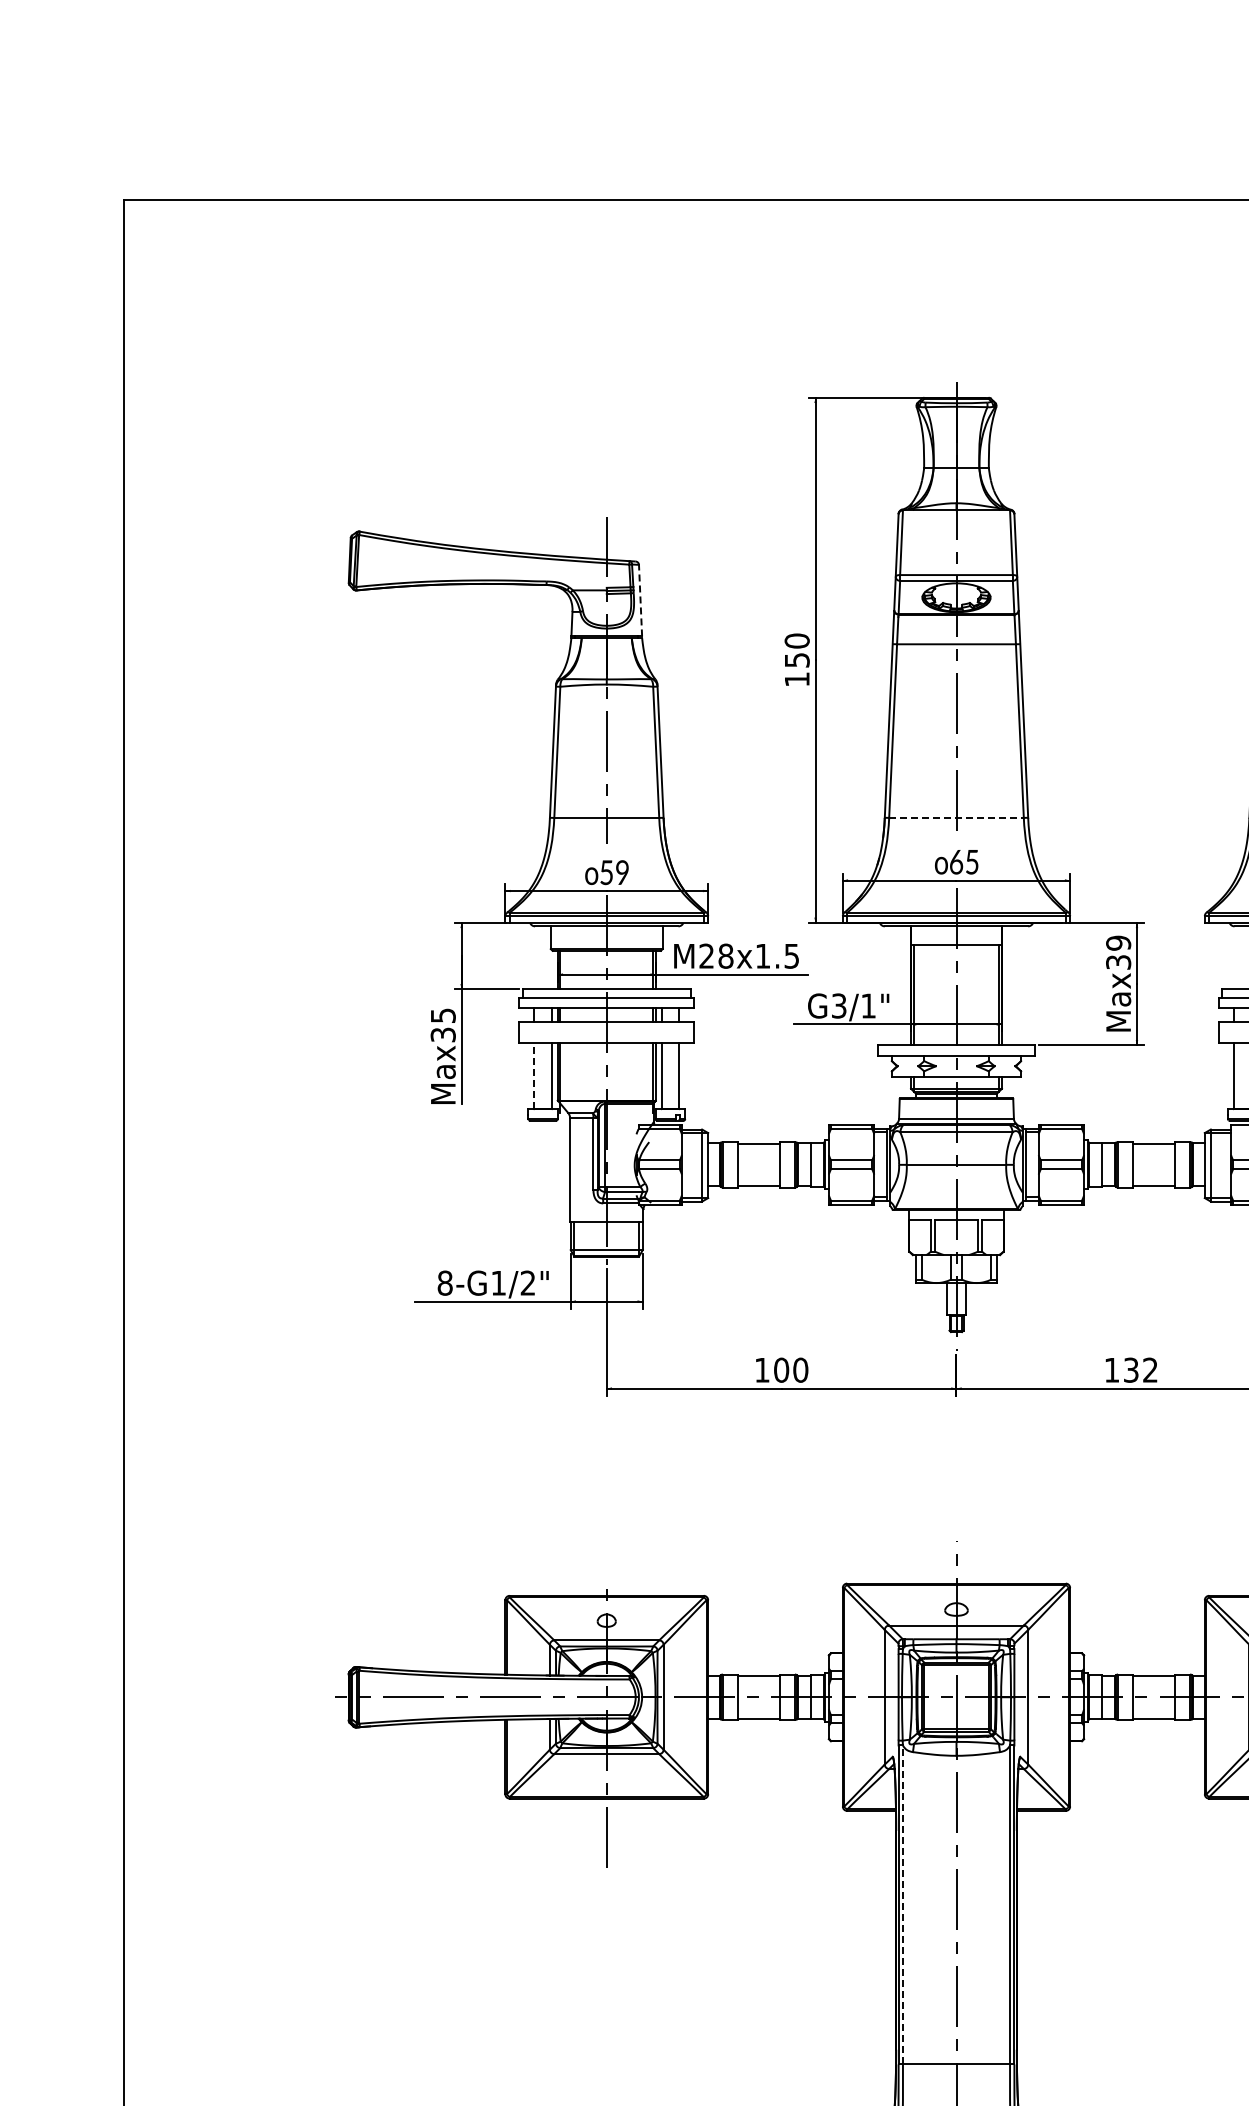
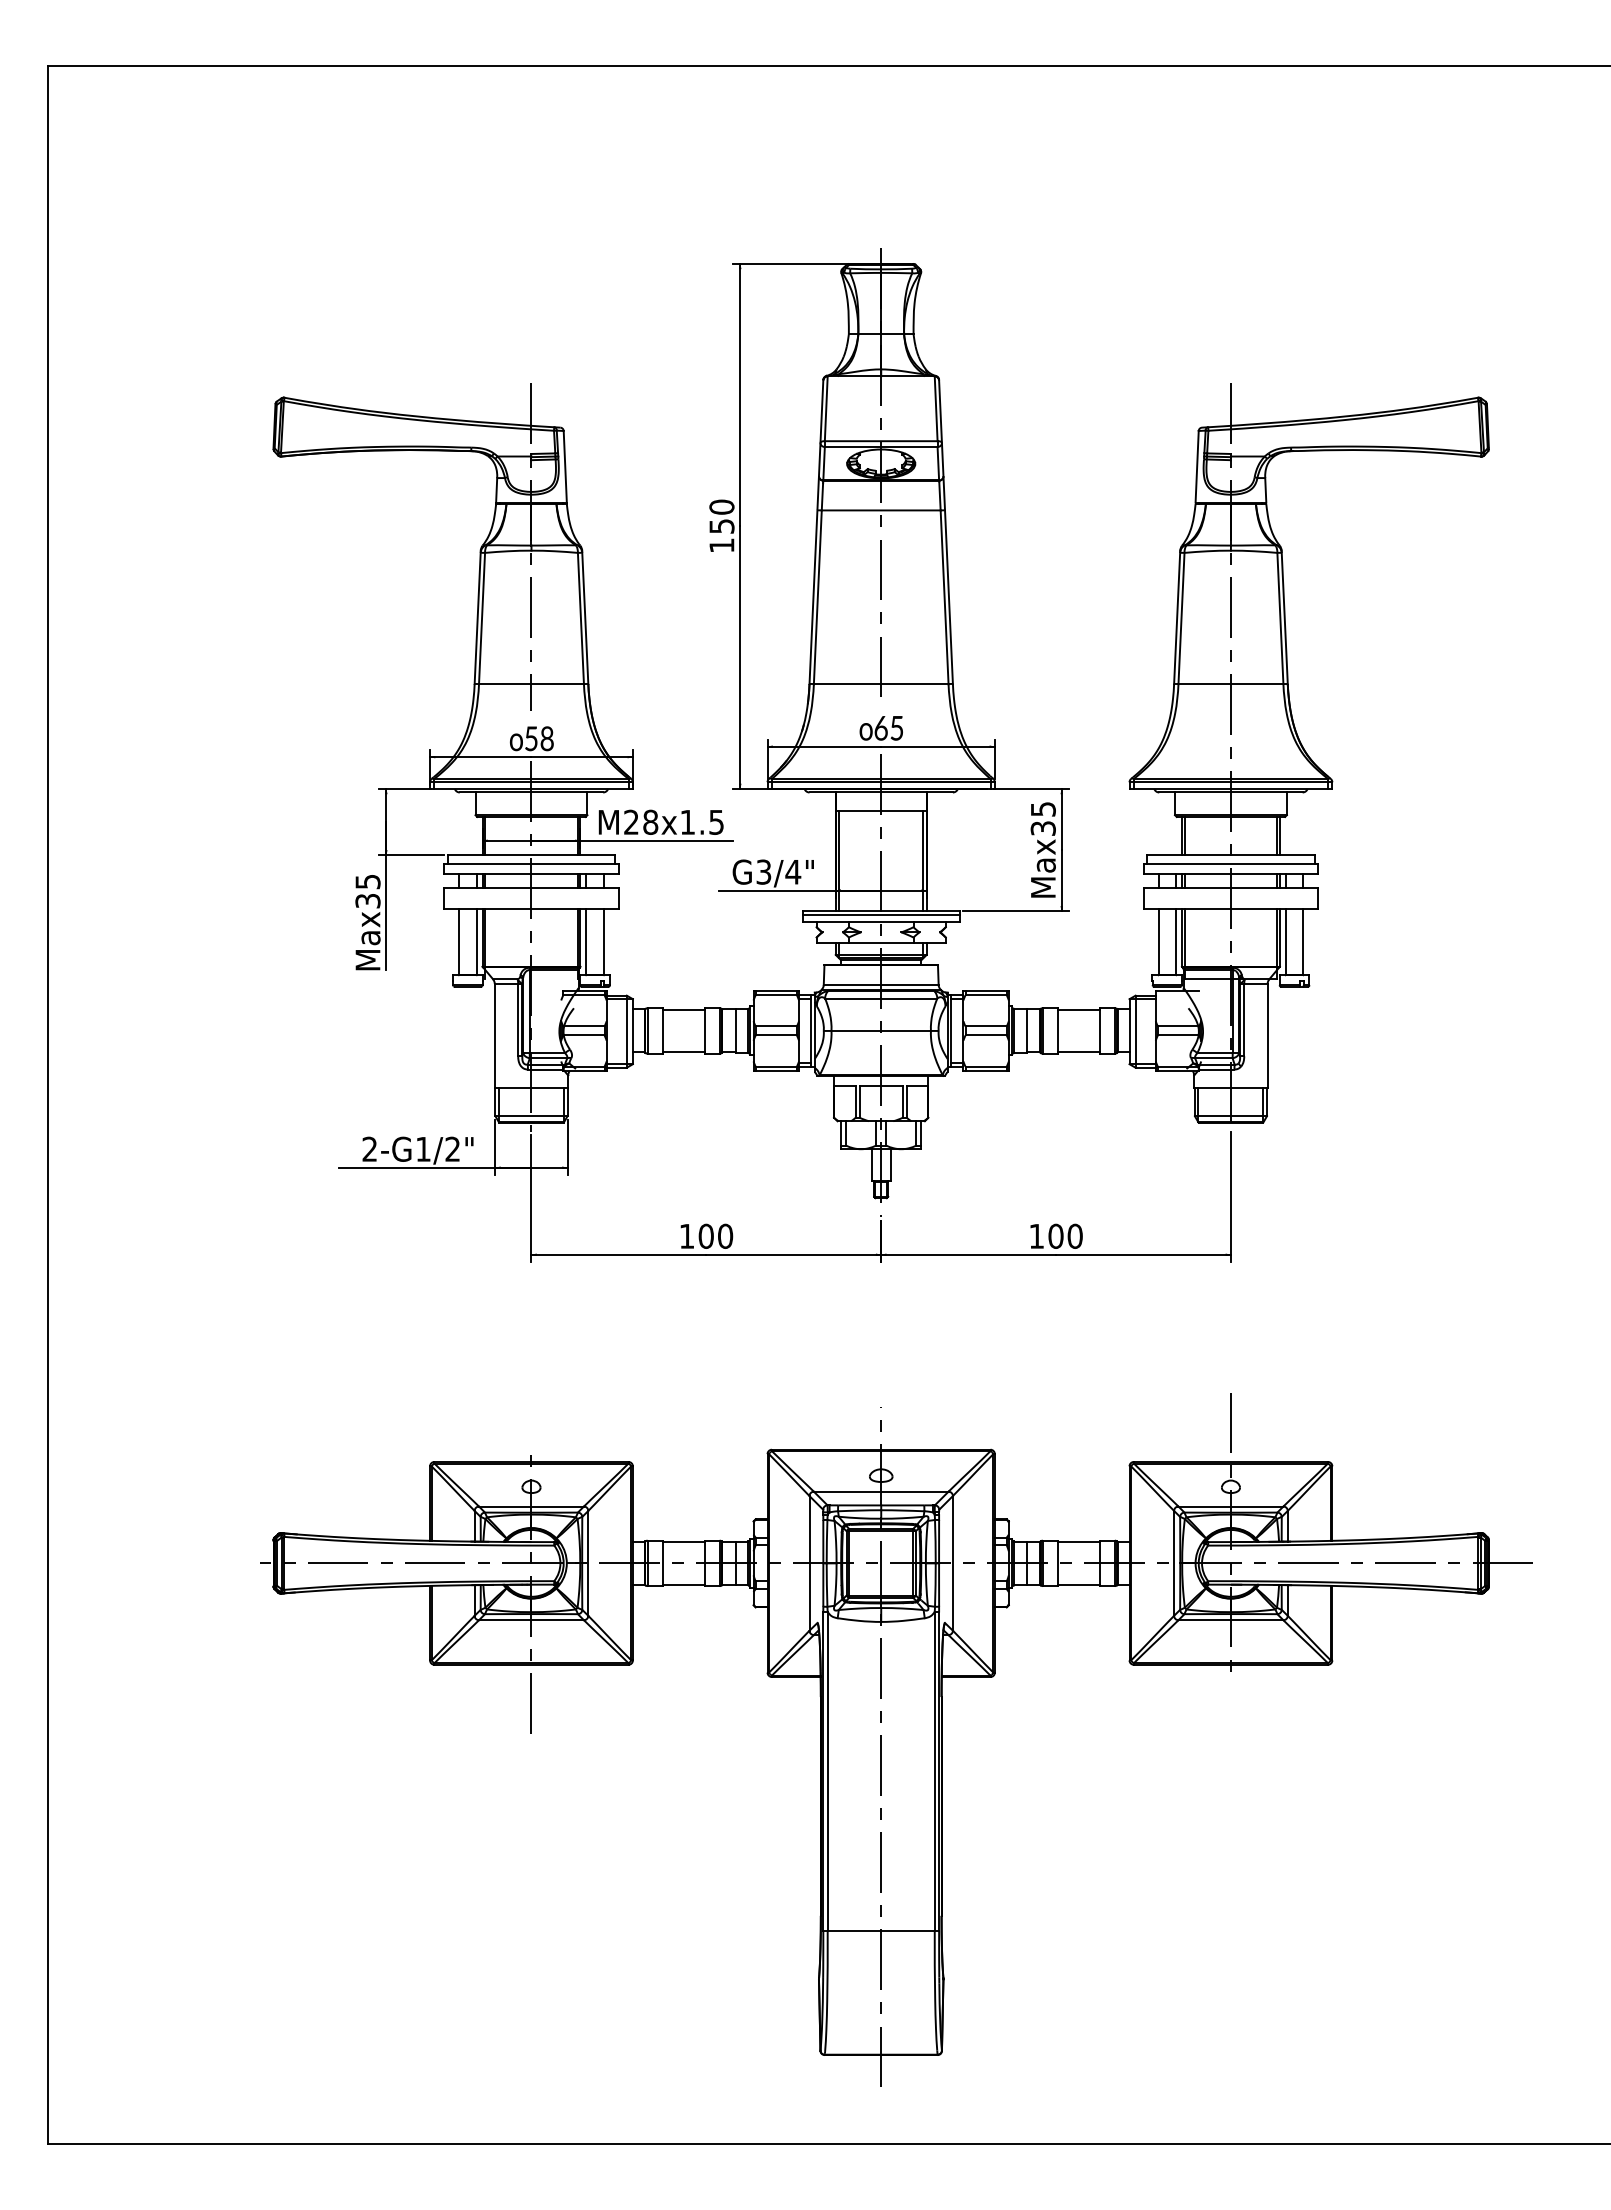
line: (640, 600) -> (565, 466), dashed -> solid
line: (956, 818) -> (881, 684), dashed -> solid
text: (621, 873) -> (546, 739), 59 -> 58
text: (1117, 942) -> (1042, 808), Max39 -> Max35
text: (868, 1006) -> (793, 872), G3/1" -> G3/4"
line: (955, 1048) -> (880, 914), added
line: (534, 1075) -> (459, 941), dashed -> solid
text: (444, 1282) -> (369, 1148), 8-G1/2" -> 2-G1/2"
text: (1140, 1369) -> (1065, 1235), 132 -> 100
line: (902, 1905) -> (827, 1771), dashed -> solid

